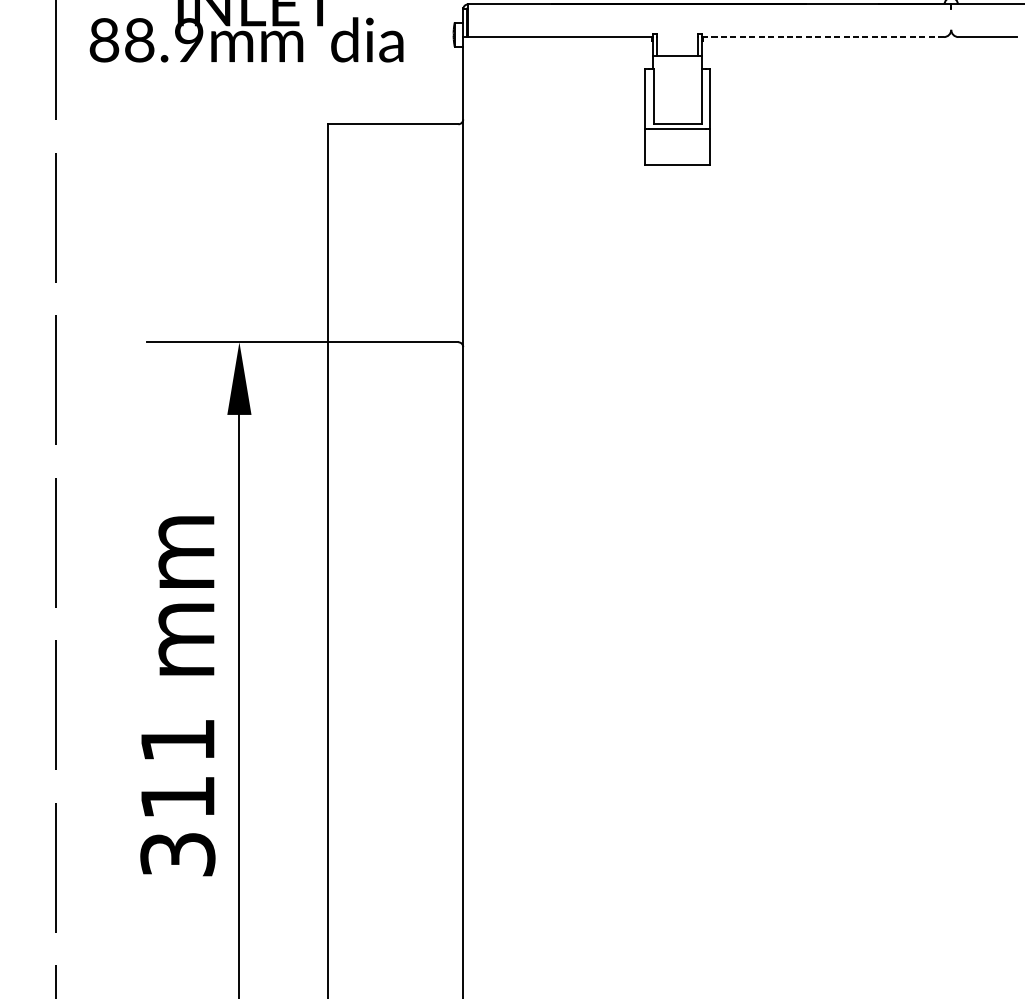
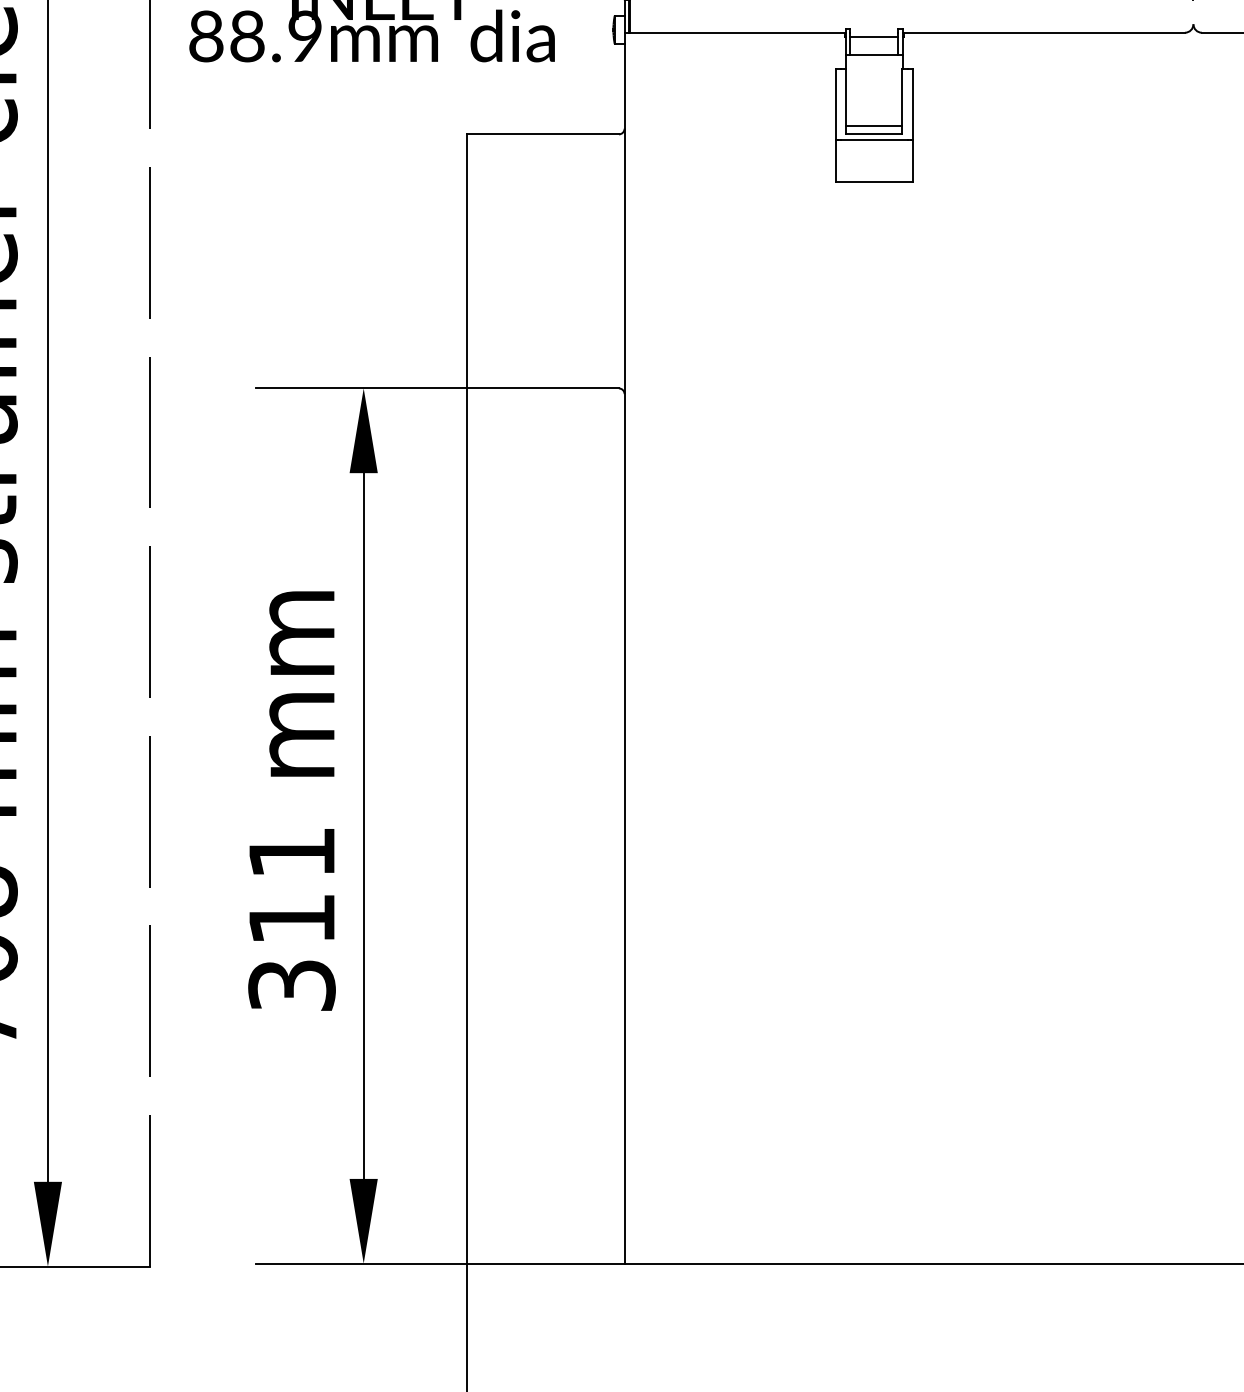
line: (823, 36) -> (1044, 32), dashed -> solid
line: (677, 40) -> (874, 36), added
line: (677, 116) -> (874, 125), added

